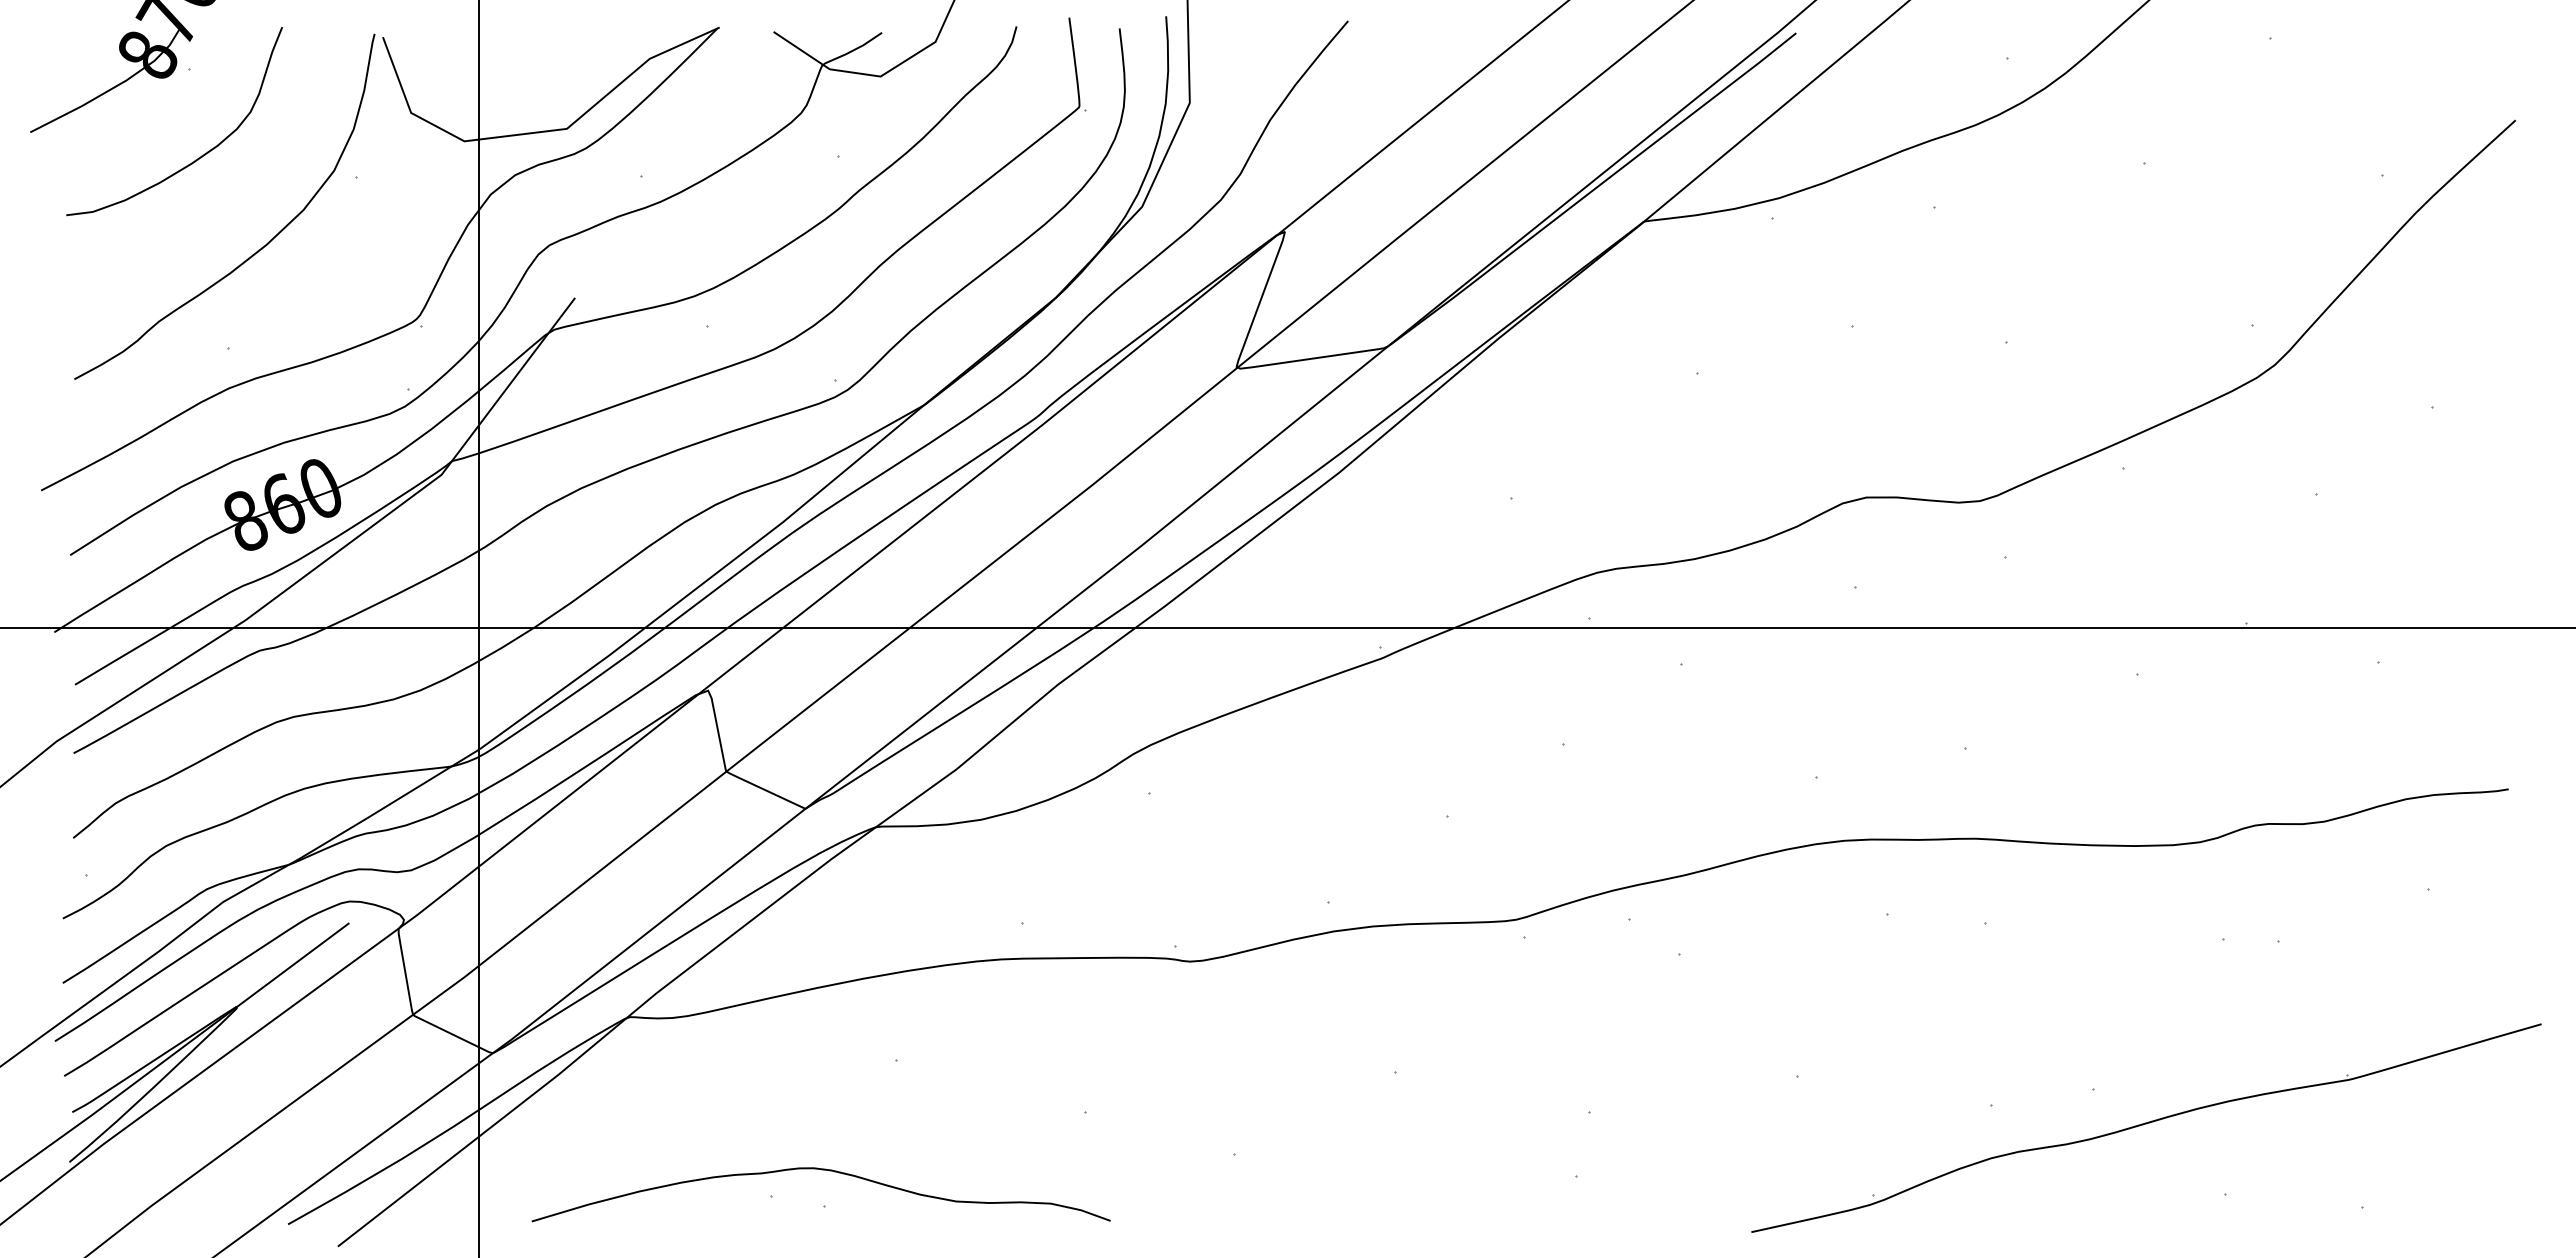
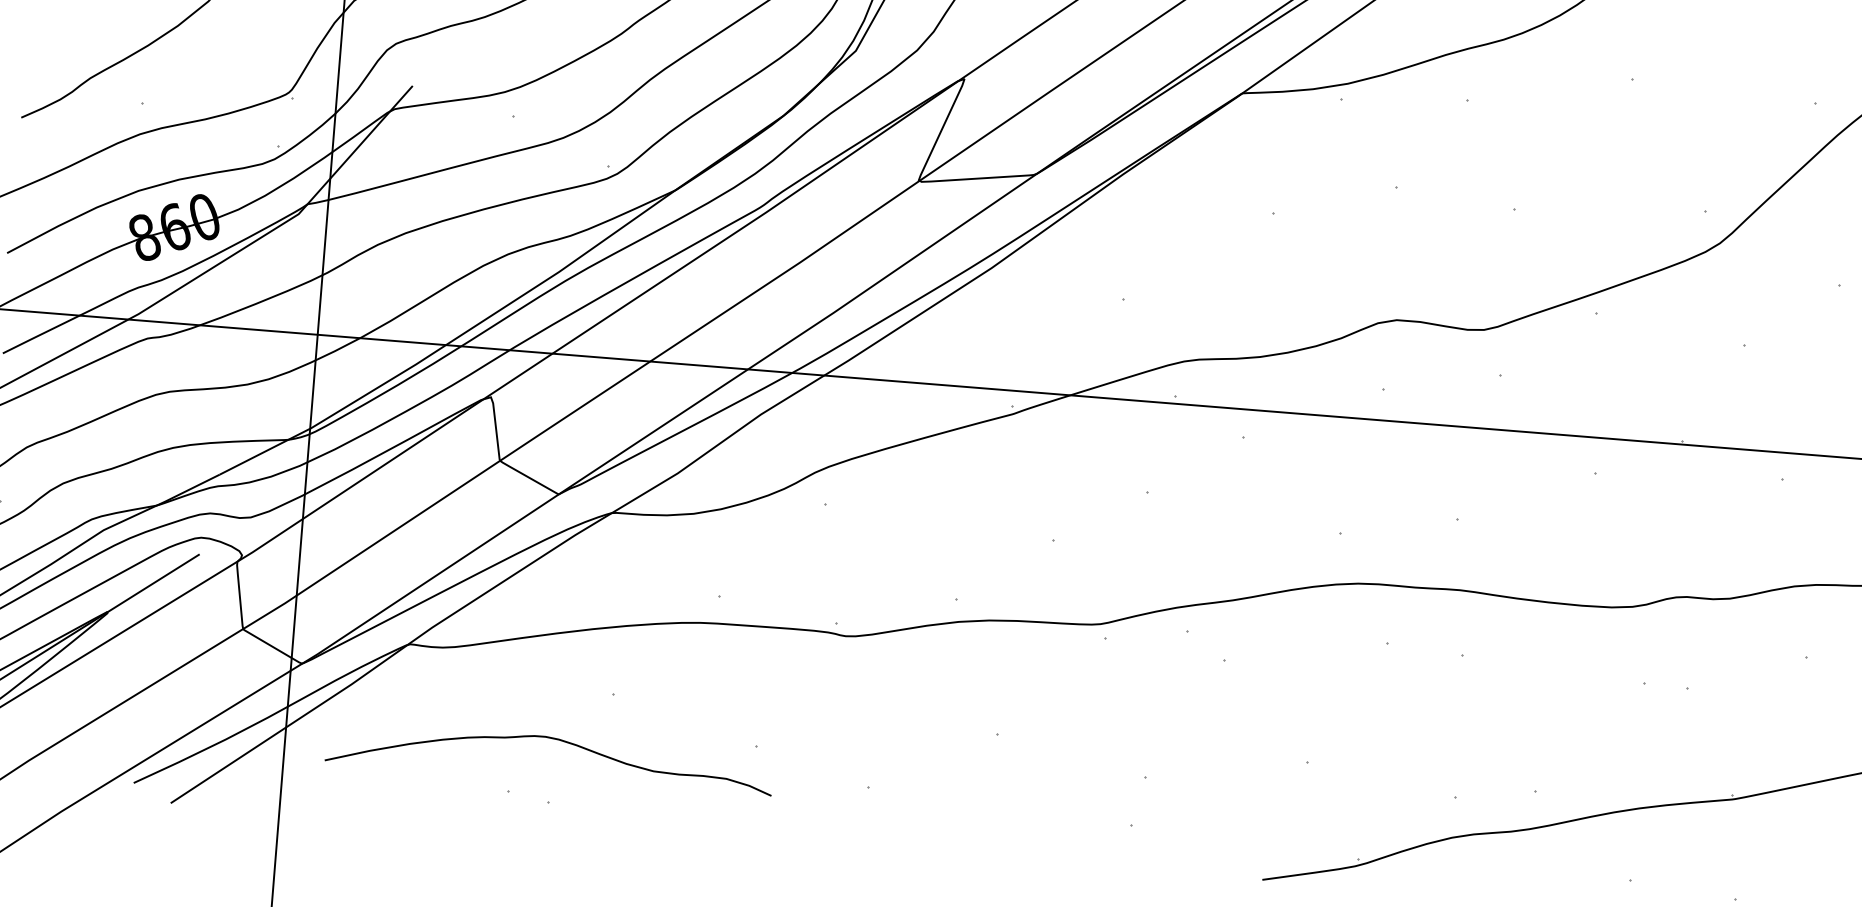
curve: (821, 1170) -> (551, 739), moved

